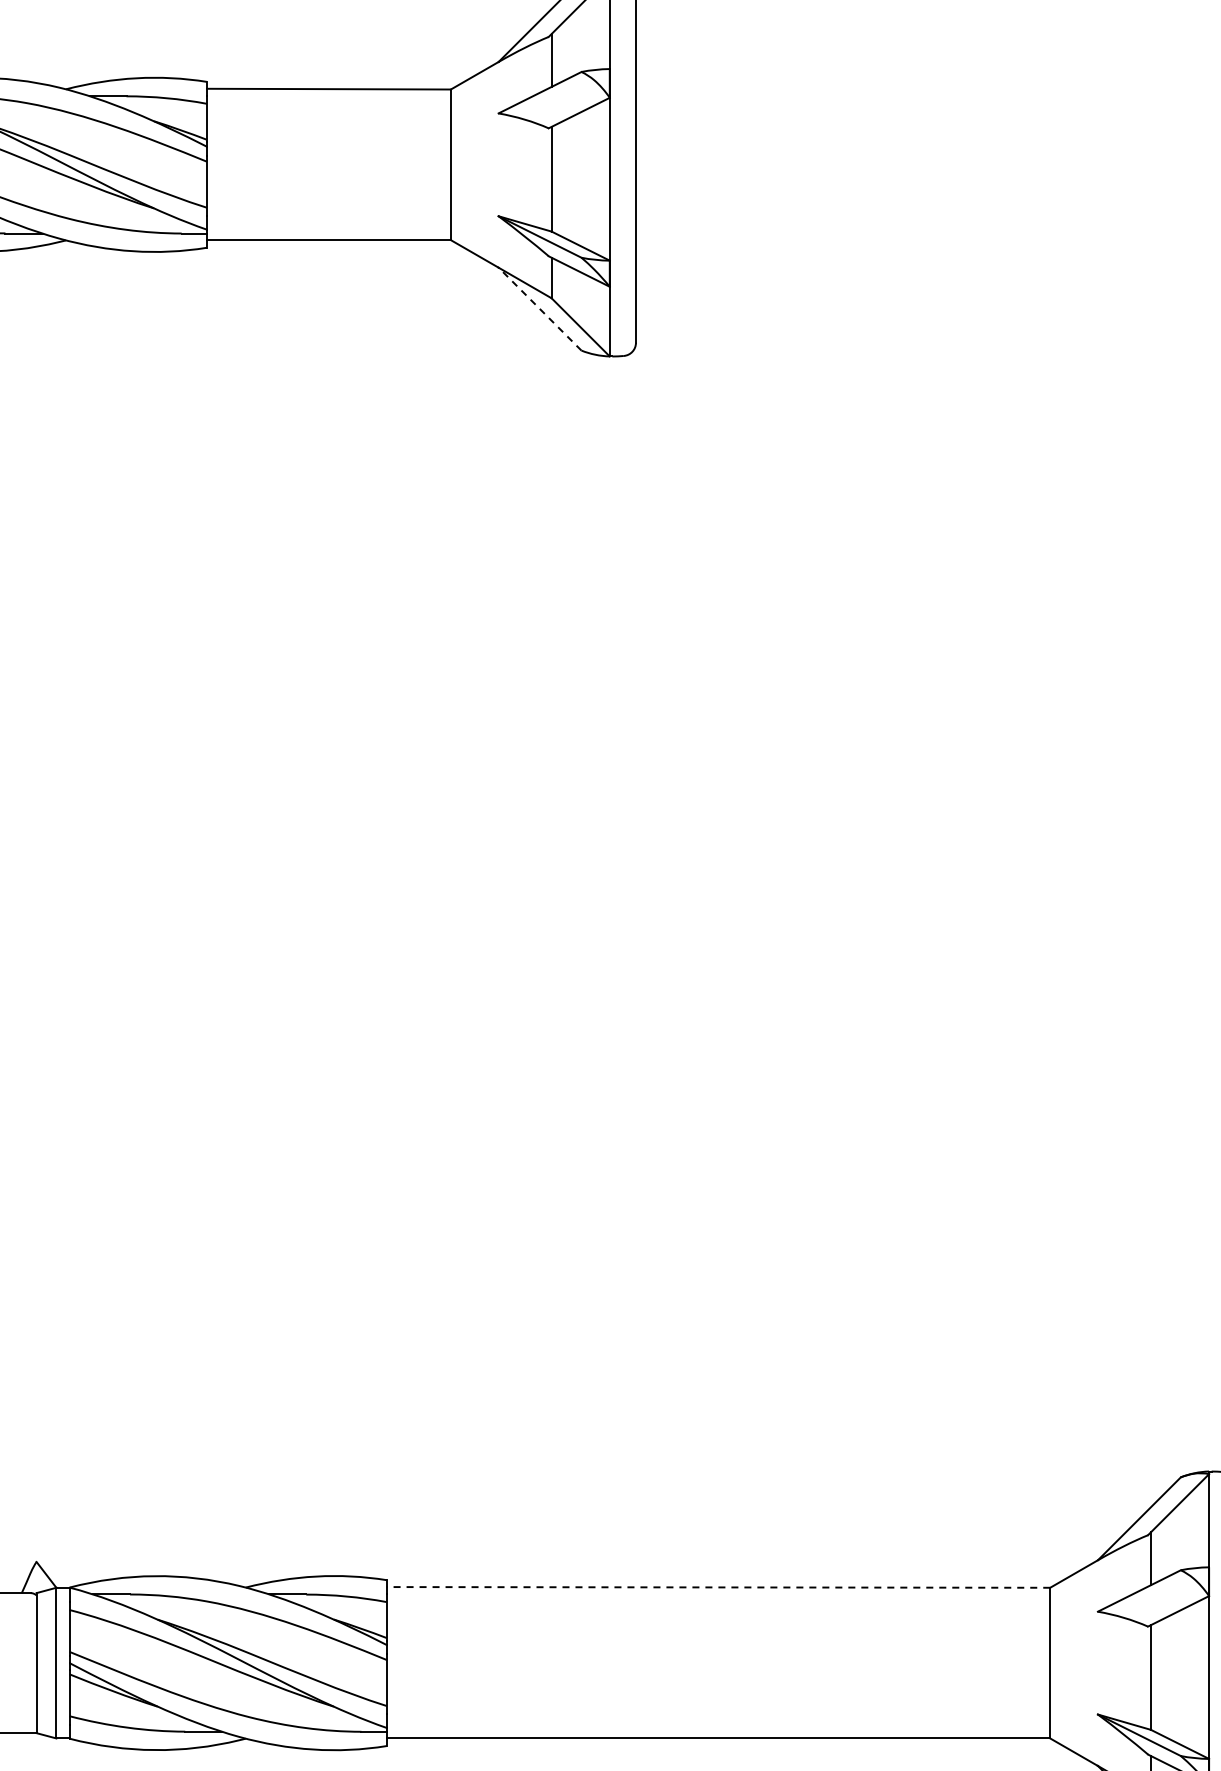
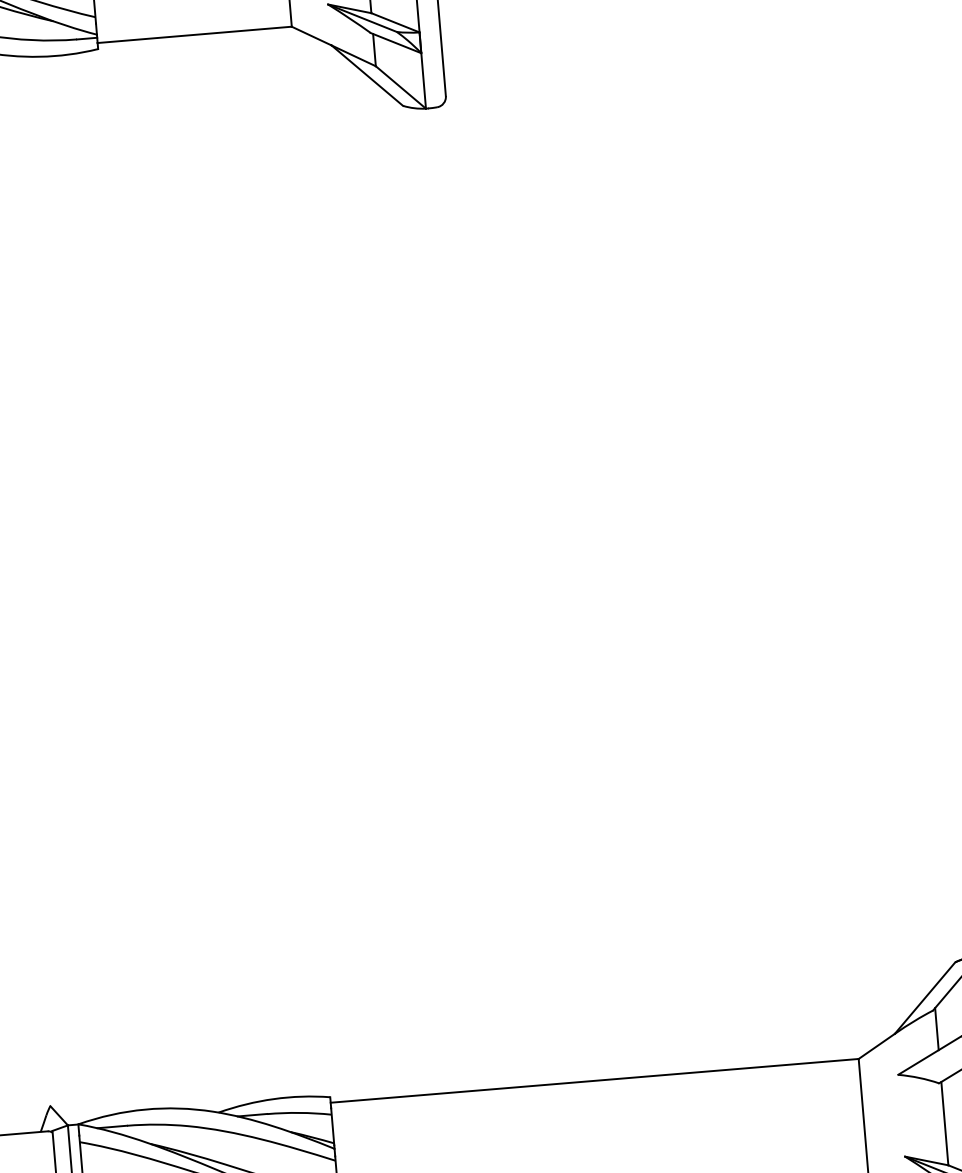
line: (540, 309) -> (367, 75), dashed -> solid
line: (718, 1587) -> (594, 1080), dashed -> solid

